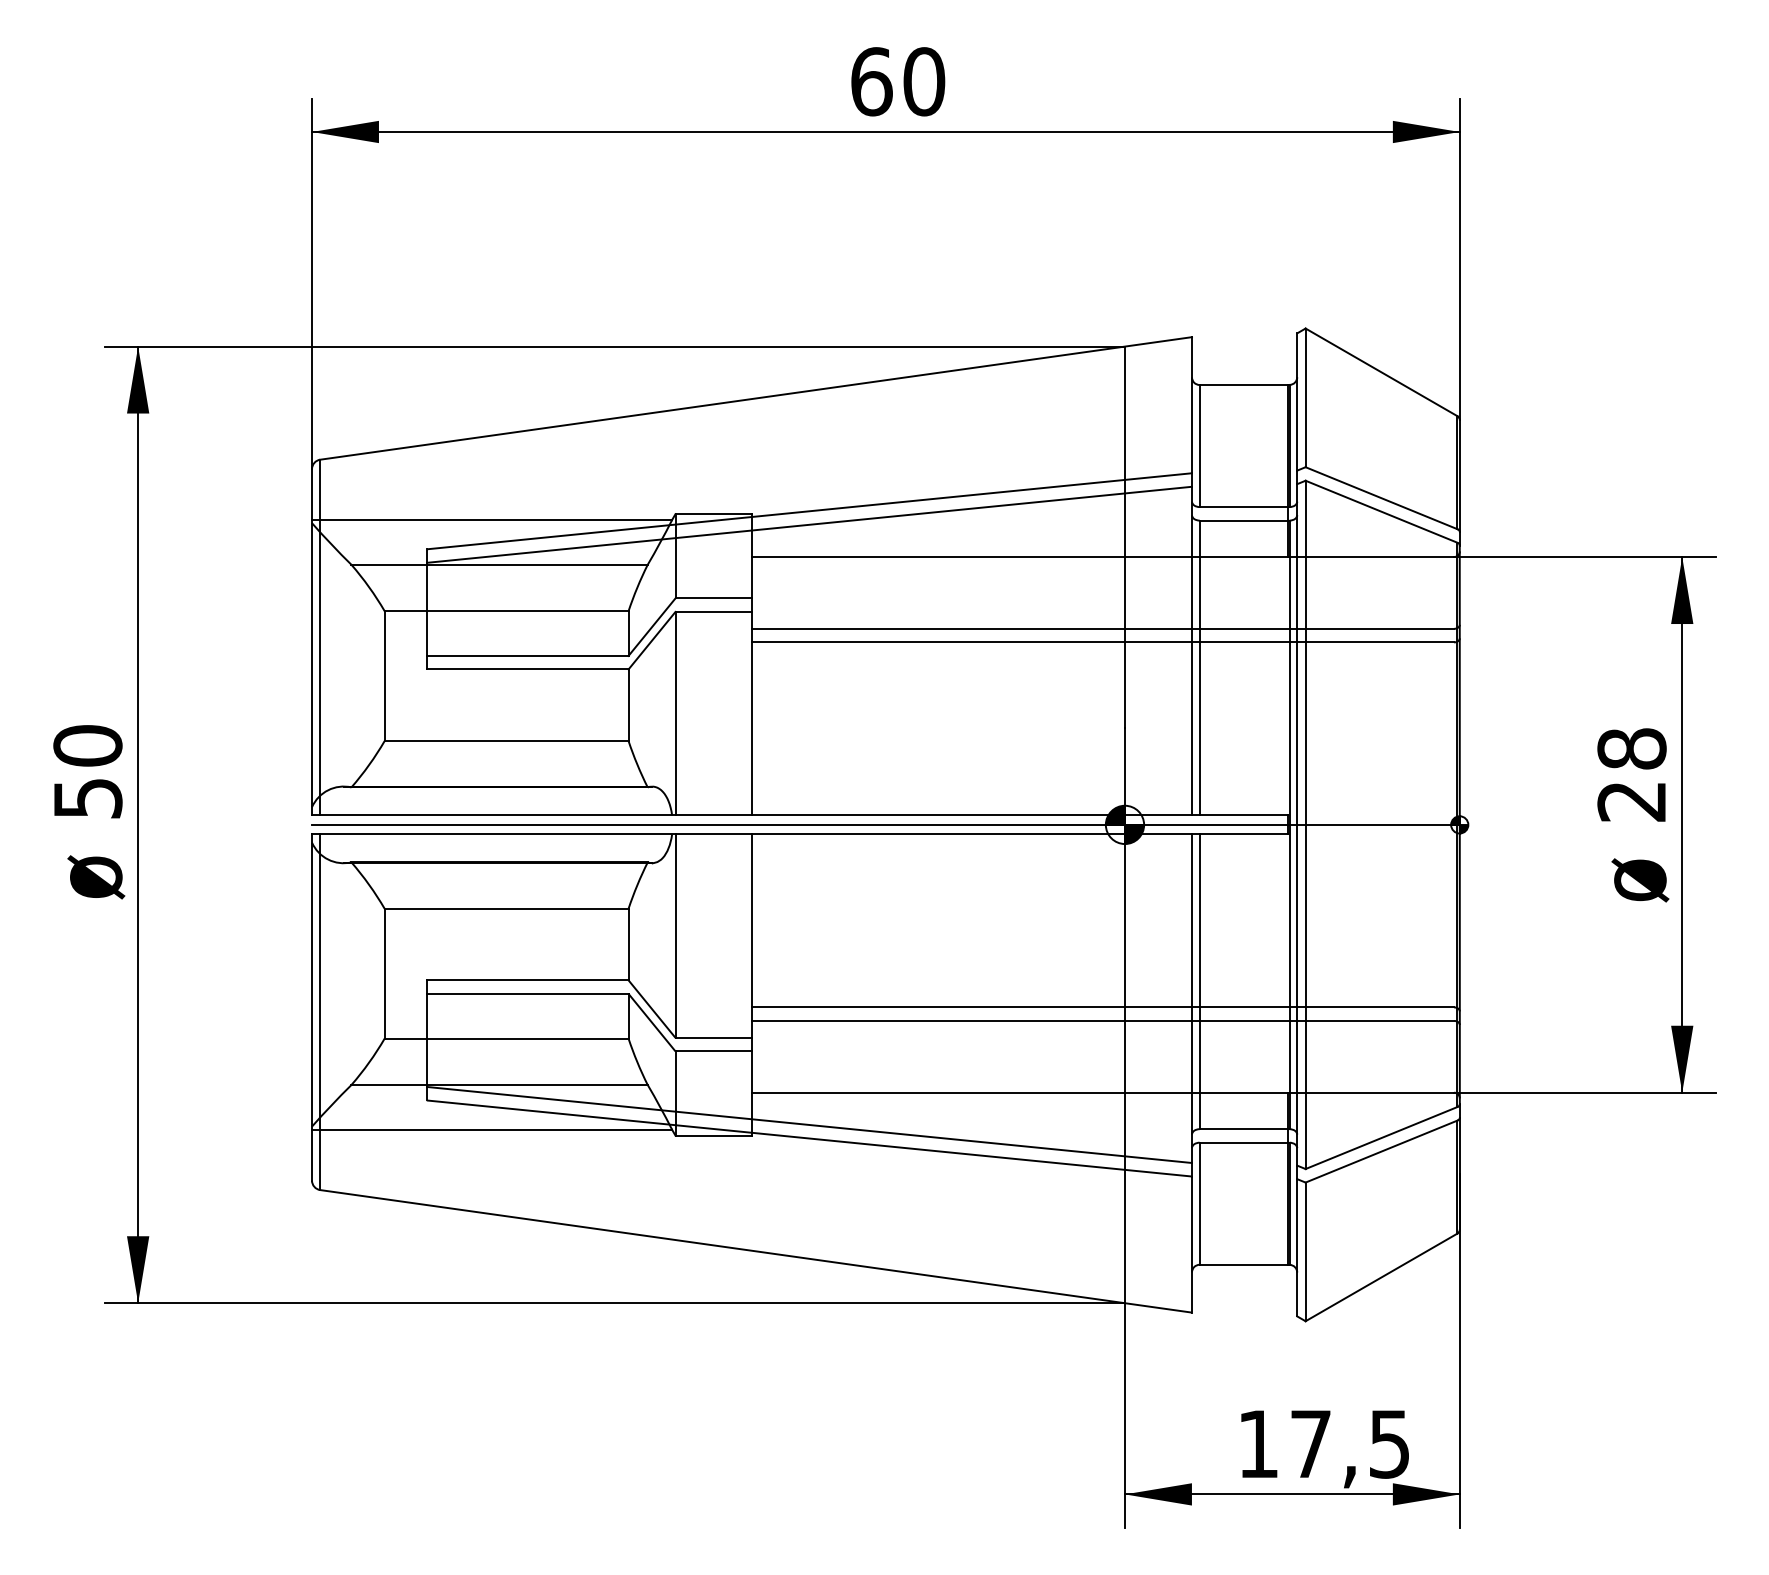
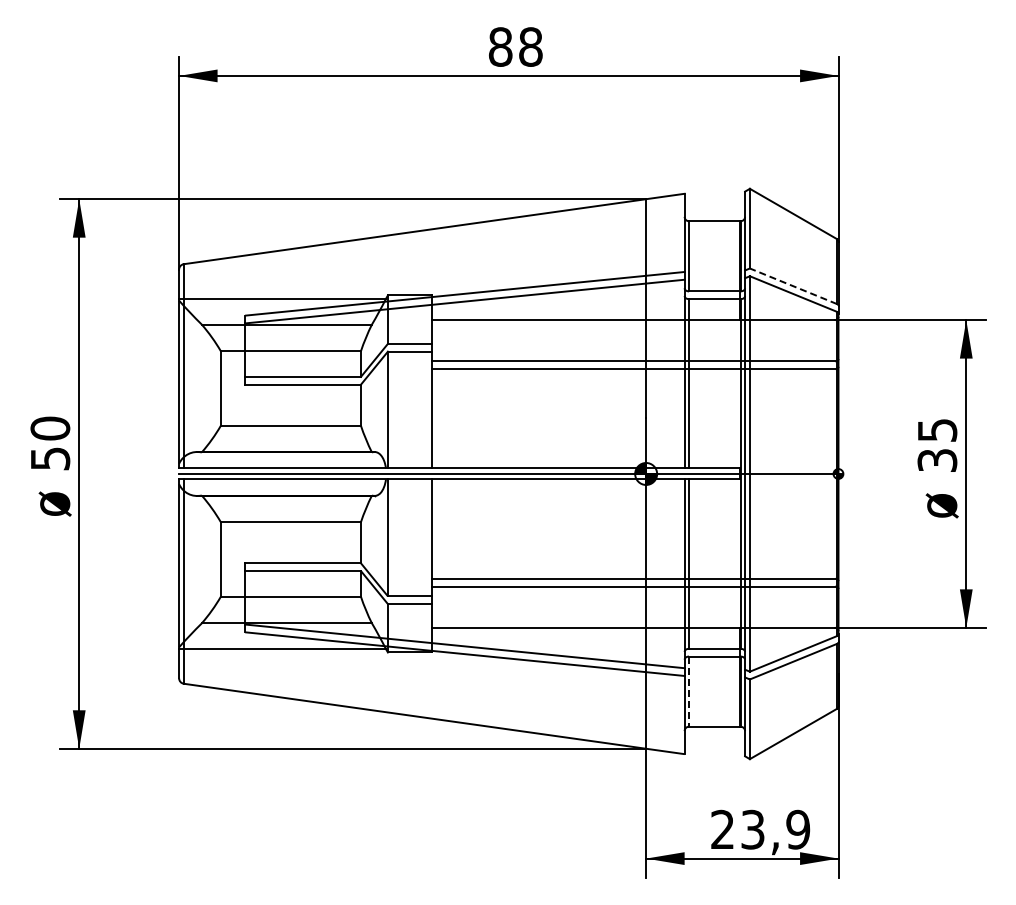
text: (897, 80) -> (515, 46), 60 -> 88
line: (1381, 498) -> (793, 286), solid -> dashed
text: (1632, 775) -> (937, 445), 28 -> 35
line: (1200, 1205) -> (689, 692), solid -> dashed
text: (1324, 1443) -> (760, 829), 17,5 -> 23,9

